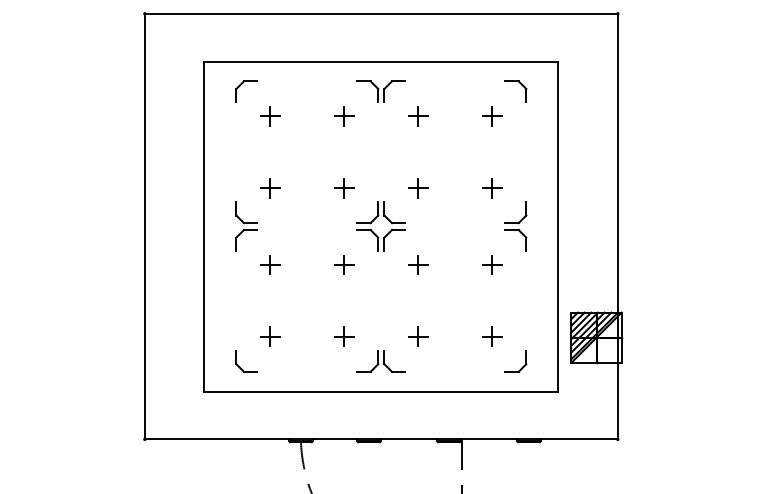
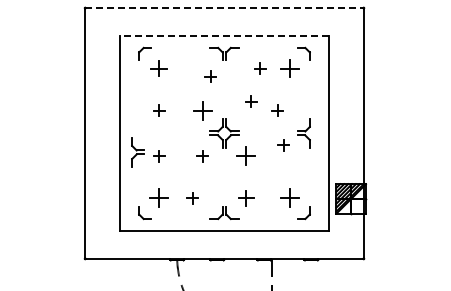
line: (383, 14) -> (225, 8), solid -> dashed
line: (381, 61) -> (224, 36), solid -> dashed
part: (270, 116) -> (159, 68), size x1.4
part: (343, 116) -> (210, 76), moved
part: (418, 116) -> (260, 68), moved
part: (491, 116) -> (289, 68), size x1.6
part: (343, 187) -> (202, 110), size x1.6
part: (418, 187) -> (251, 101), moved
part: (491, 187) -> (277, 110), moved
part: (245, 226) -> (137, 152), moved
part: (418, 265) -> (246, 156), size x1.6
part: (491, 265) -> (283, 145), moved
part: (270, 337) -> (159, 198), size x1.6
part: (343, 337) -> (192, 198), moved
part: (418, 337) -> (246, 198), size x1.4
part: (491, 337) -> (289, 198), size x1.6

